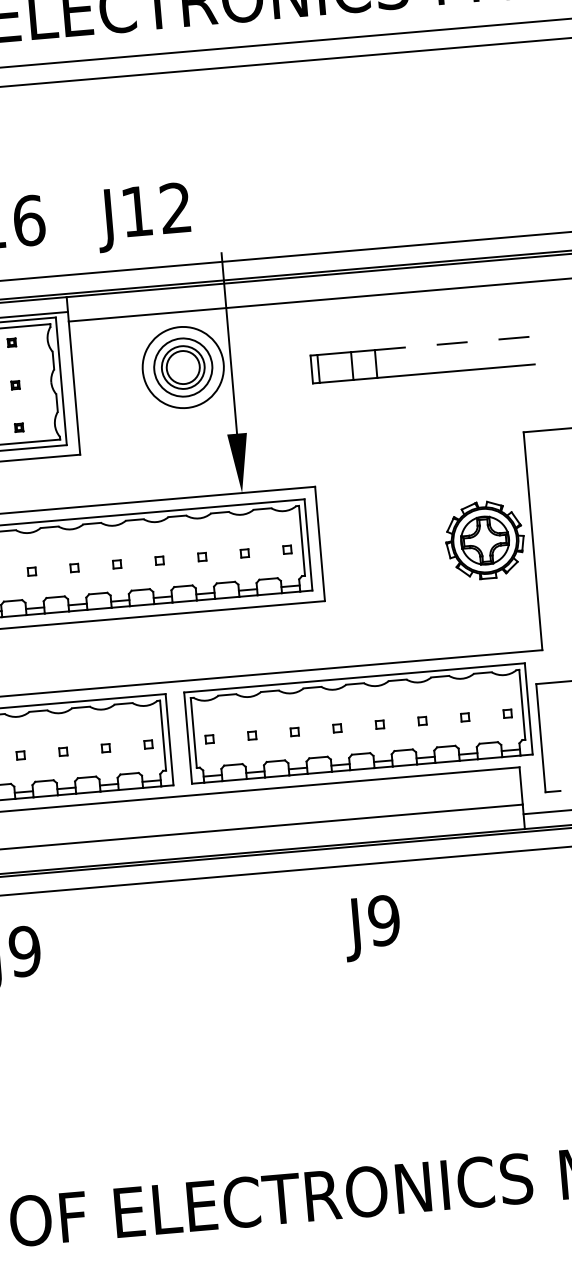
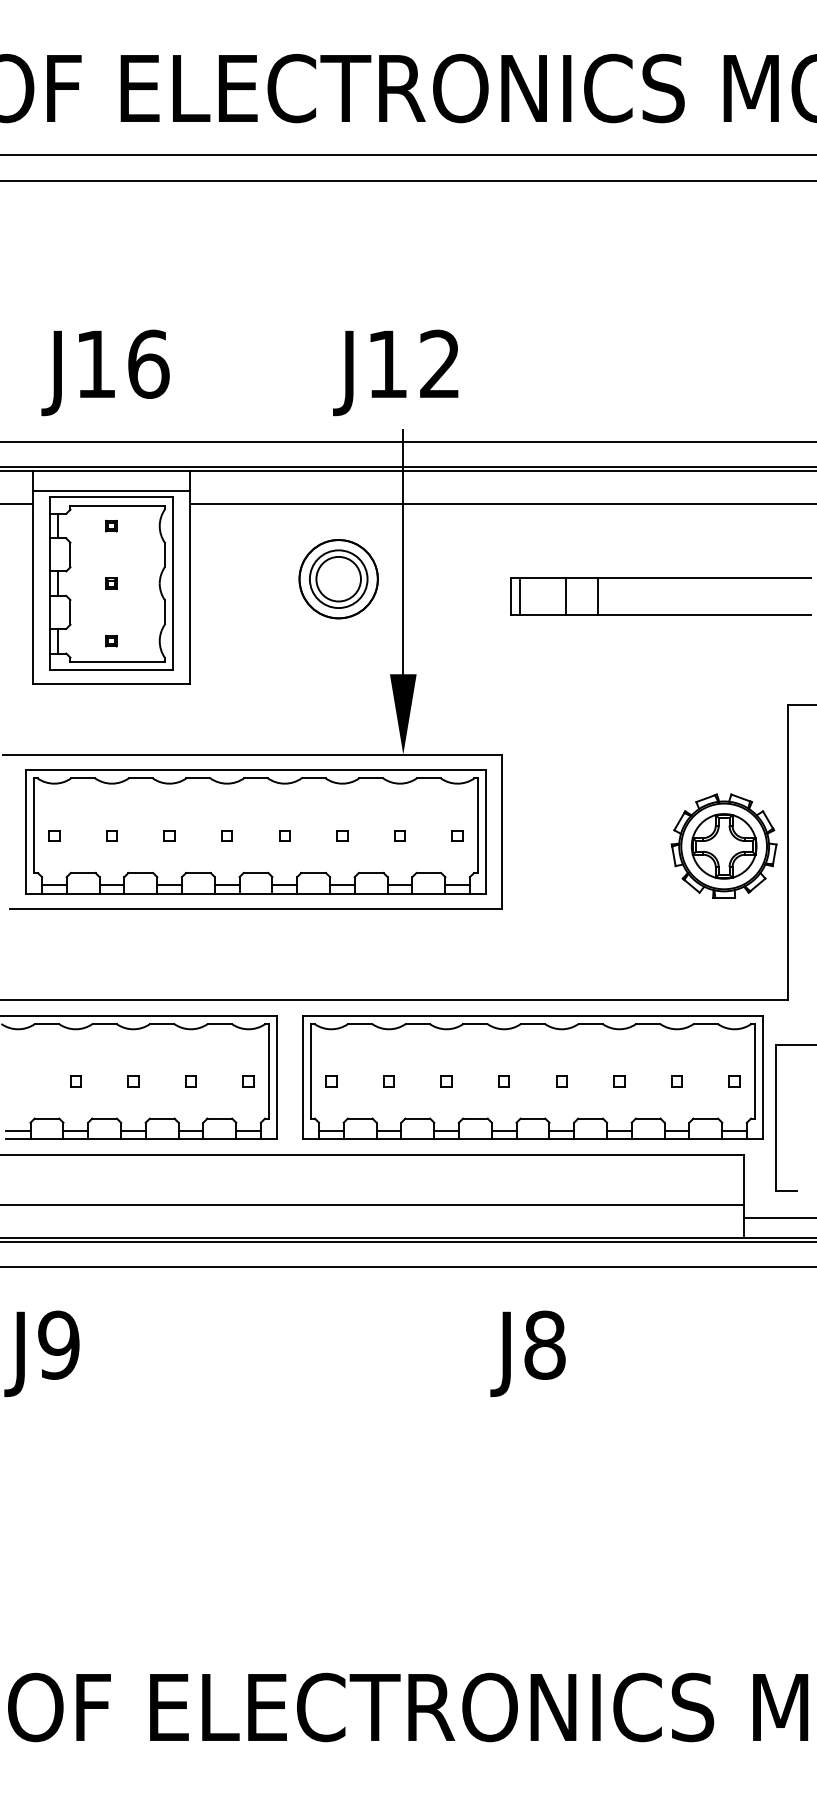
text: (143, 217) -> (395, 372), moved
line: (453, 343) -> (704, 577), dashed -> solid
circle: (183, 367) -> (338, 579), size x0.71
text: (383, 920) -> (544, 1344), J9 -> J8

